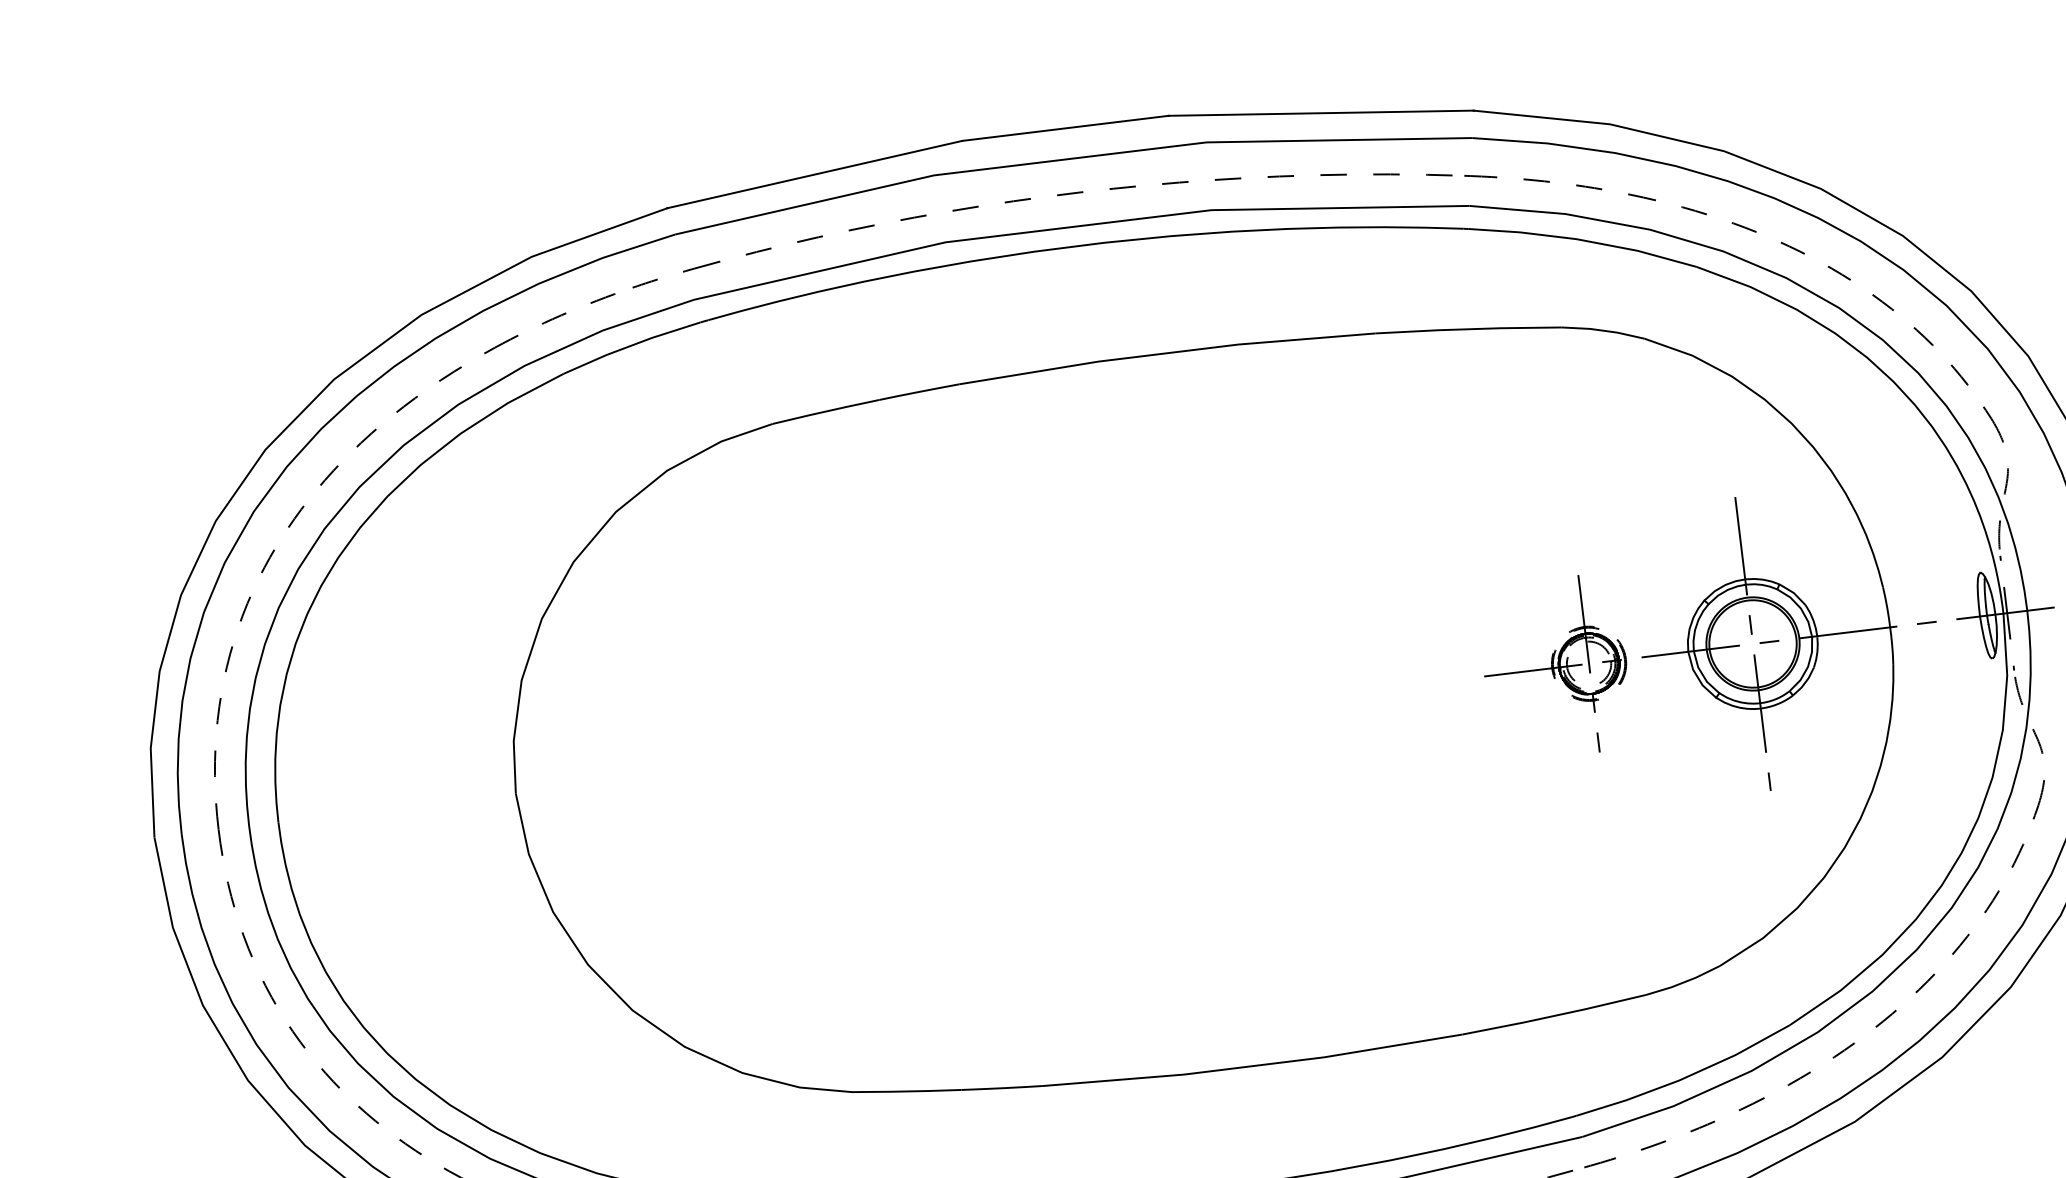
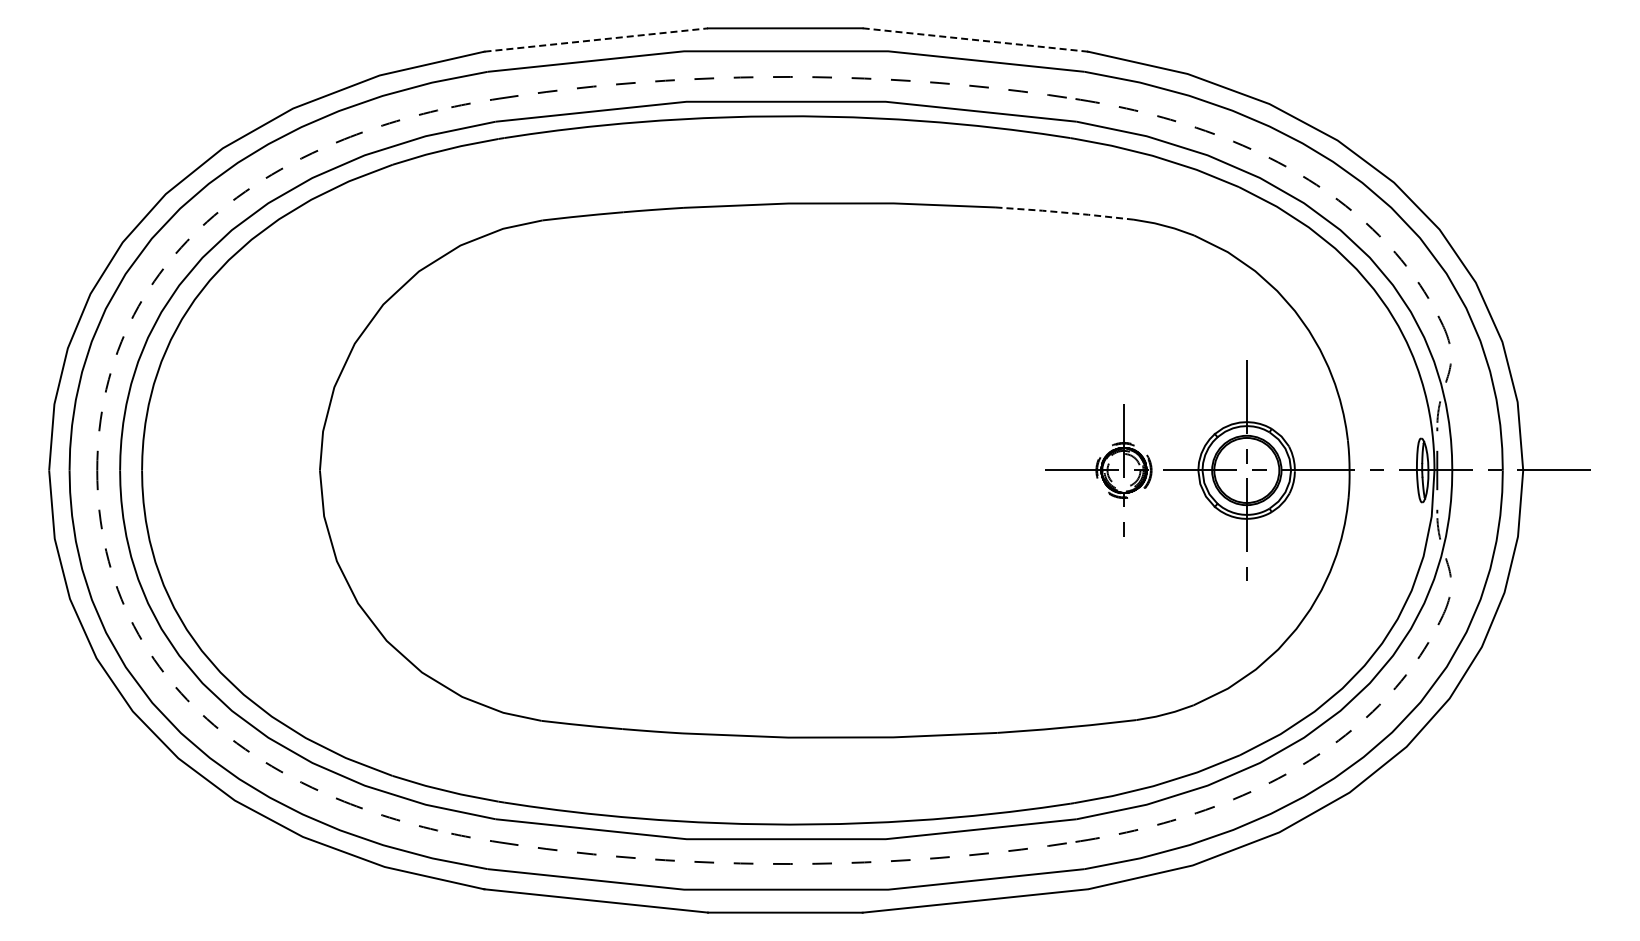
line: (1321, 113) -> (975, 40), solid -> dashed
line: (815, 173) -> (596, 39), solid -> dashed
line: (1469, 328) -> (1065, 212), solid -> dashed

